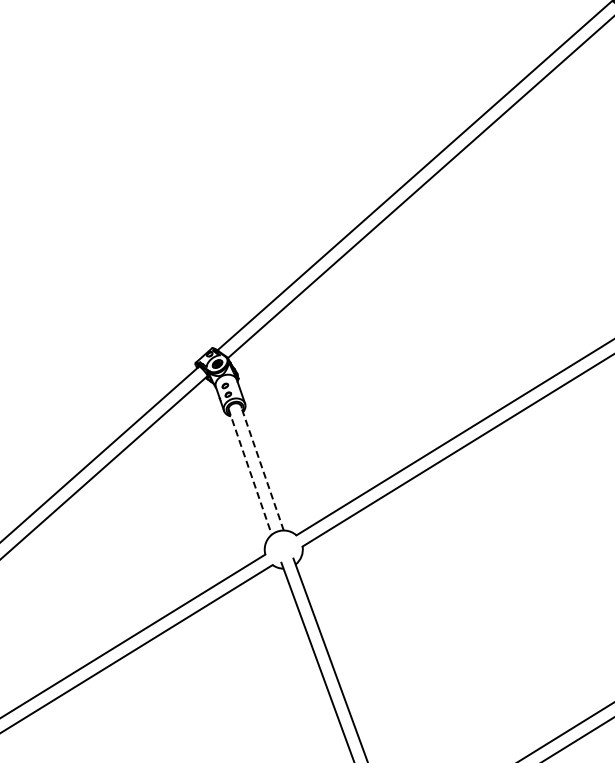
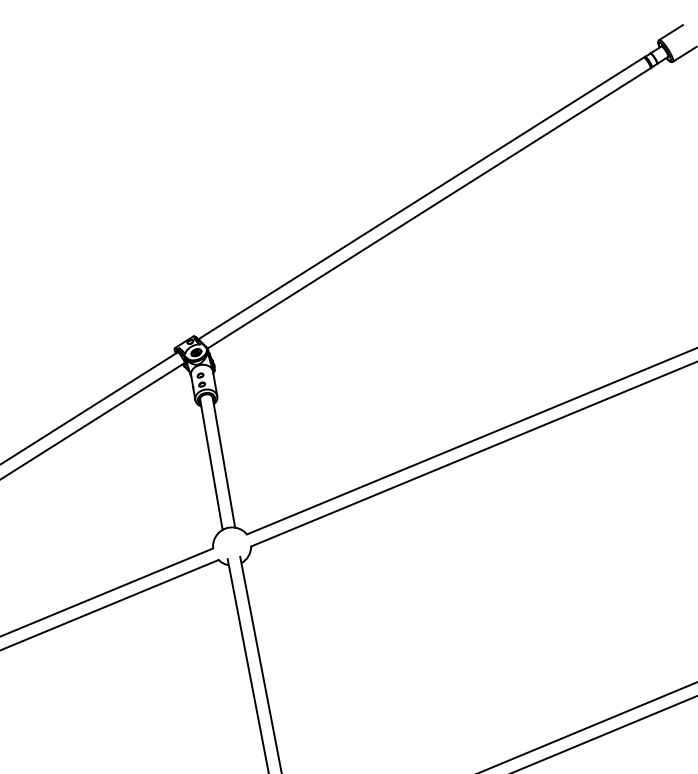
line: (261, 467) -> (223, 461), dashed -> solid
line: (250, 471) -> (211, 464), dashed -> solid

